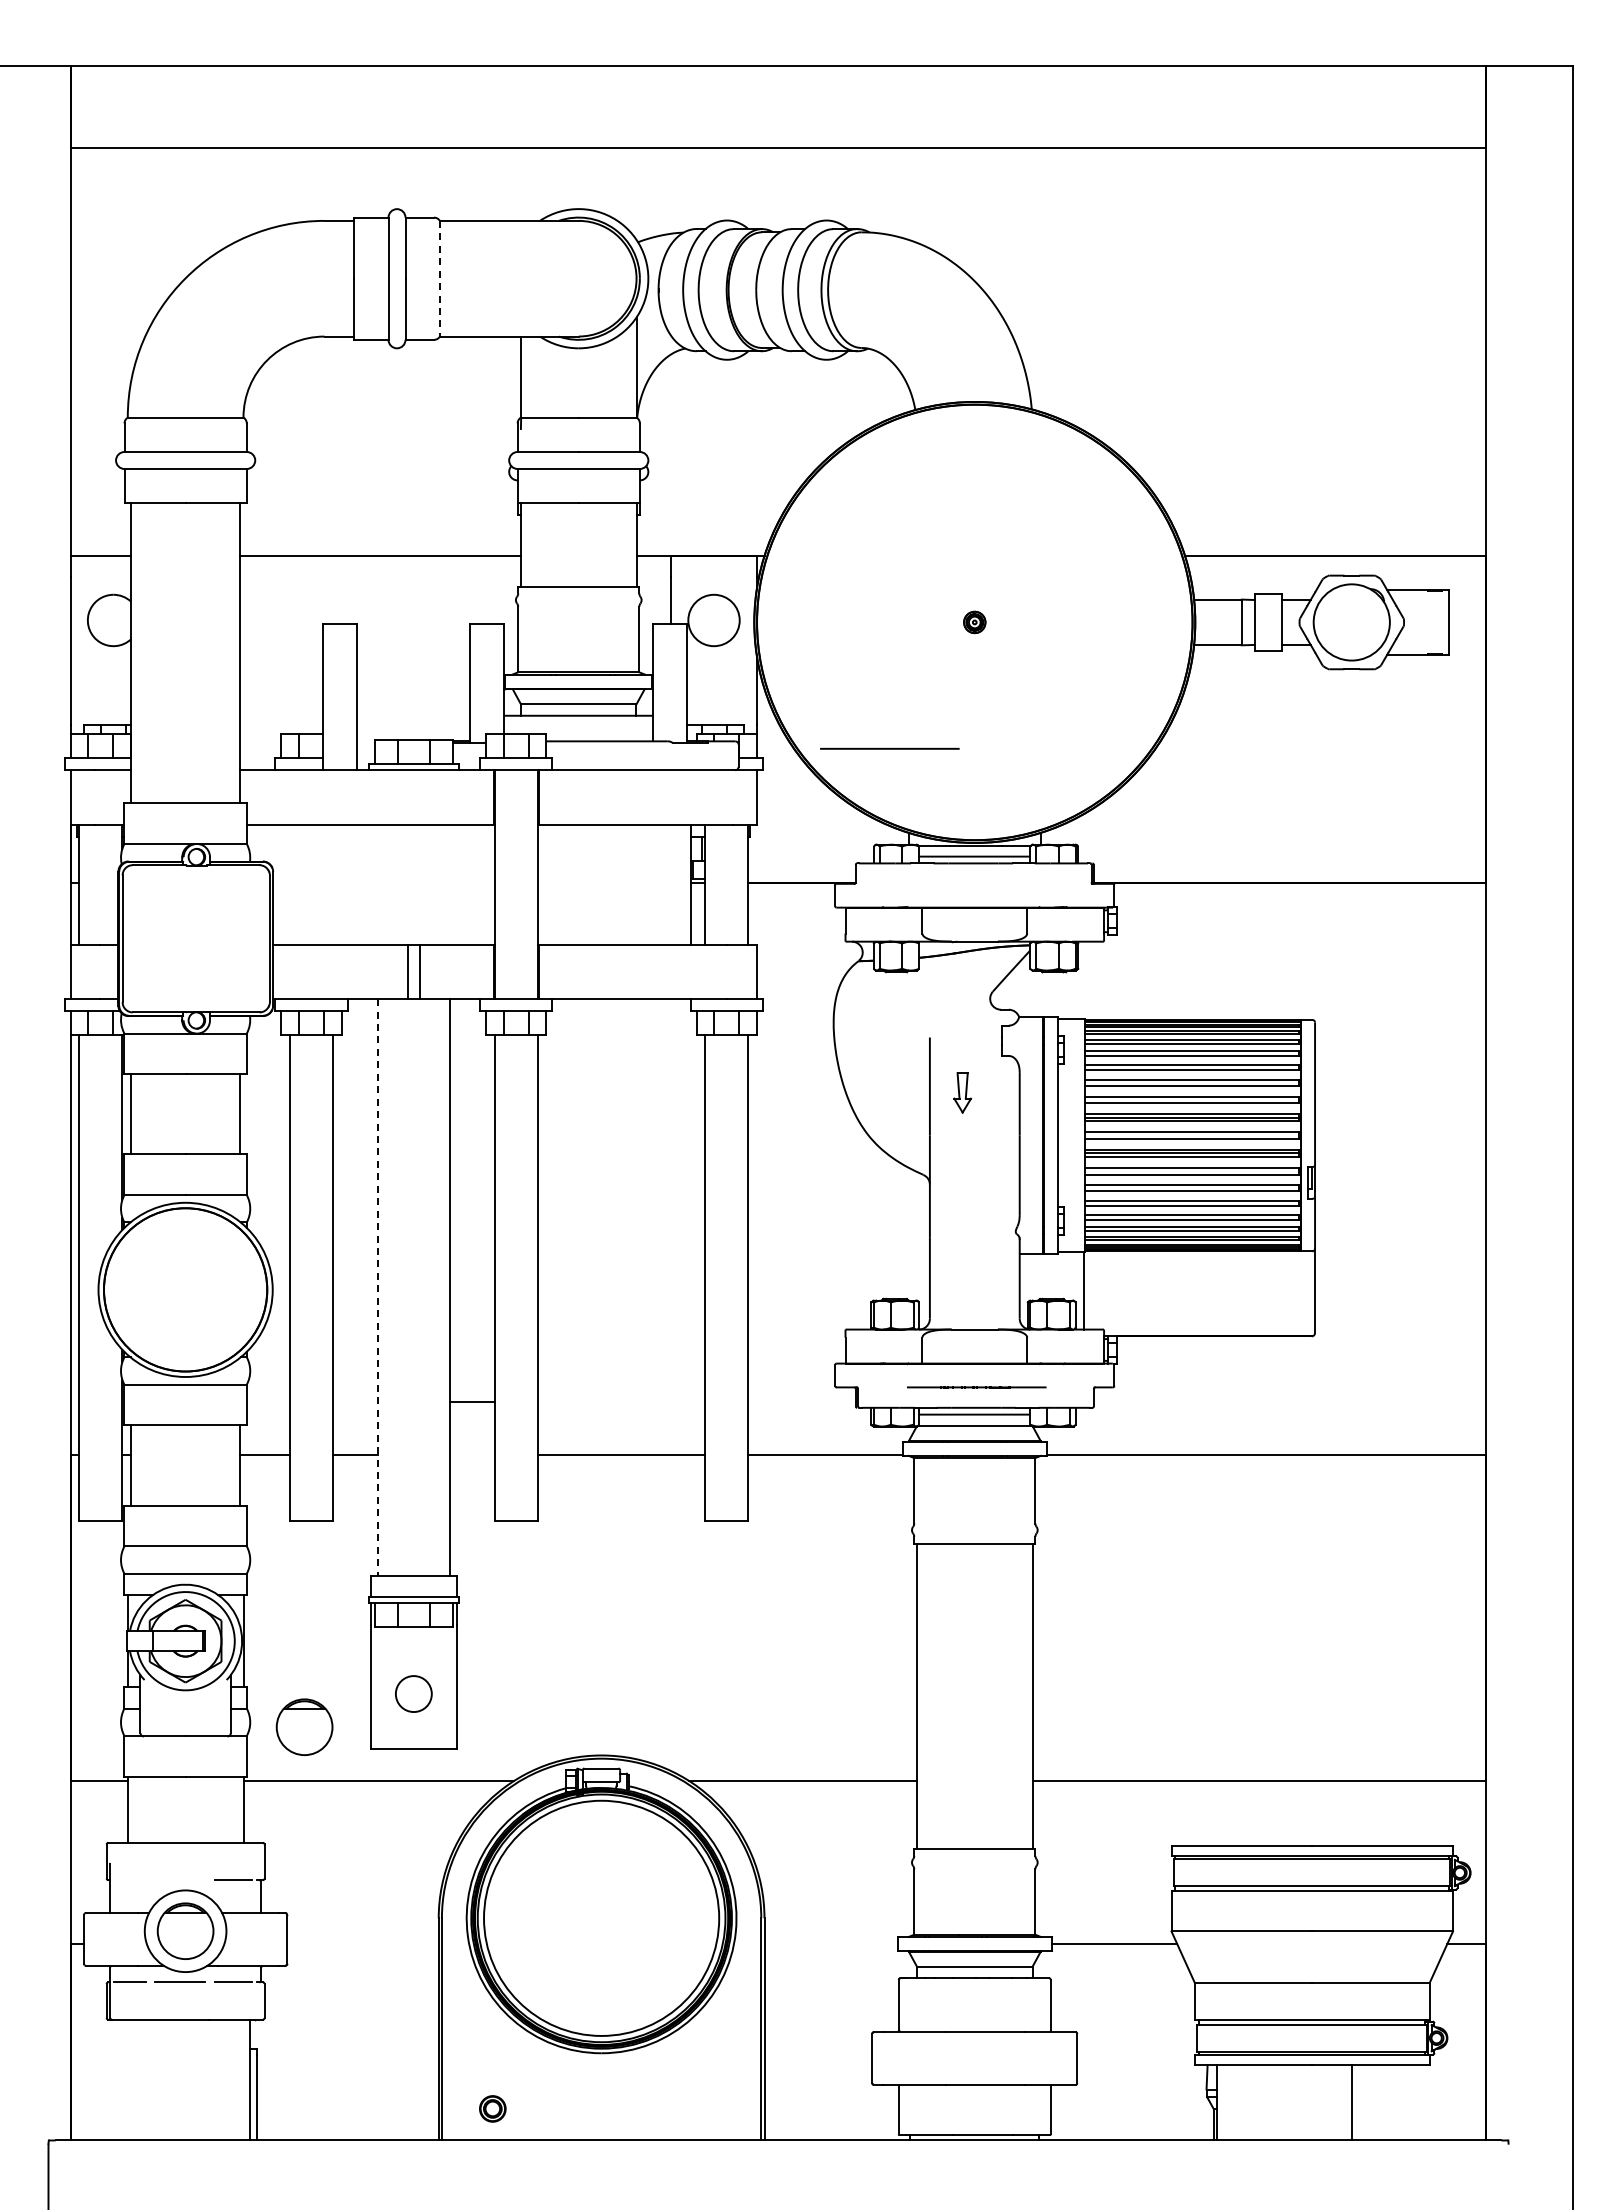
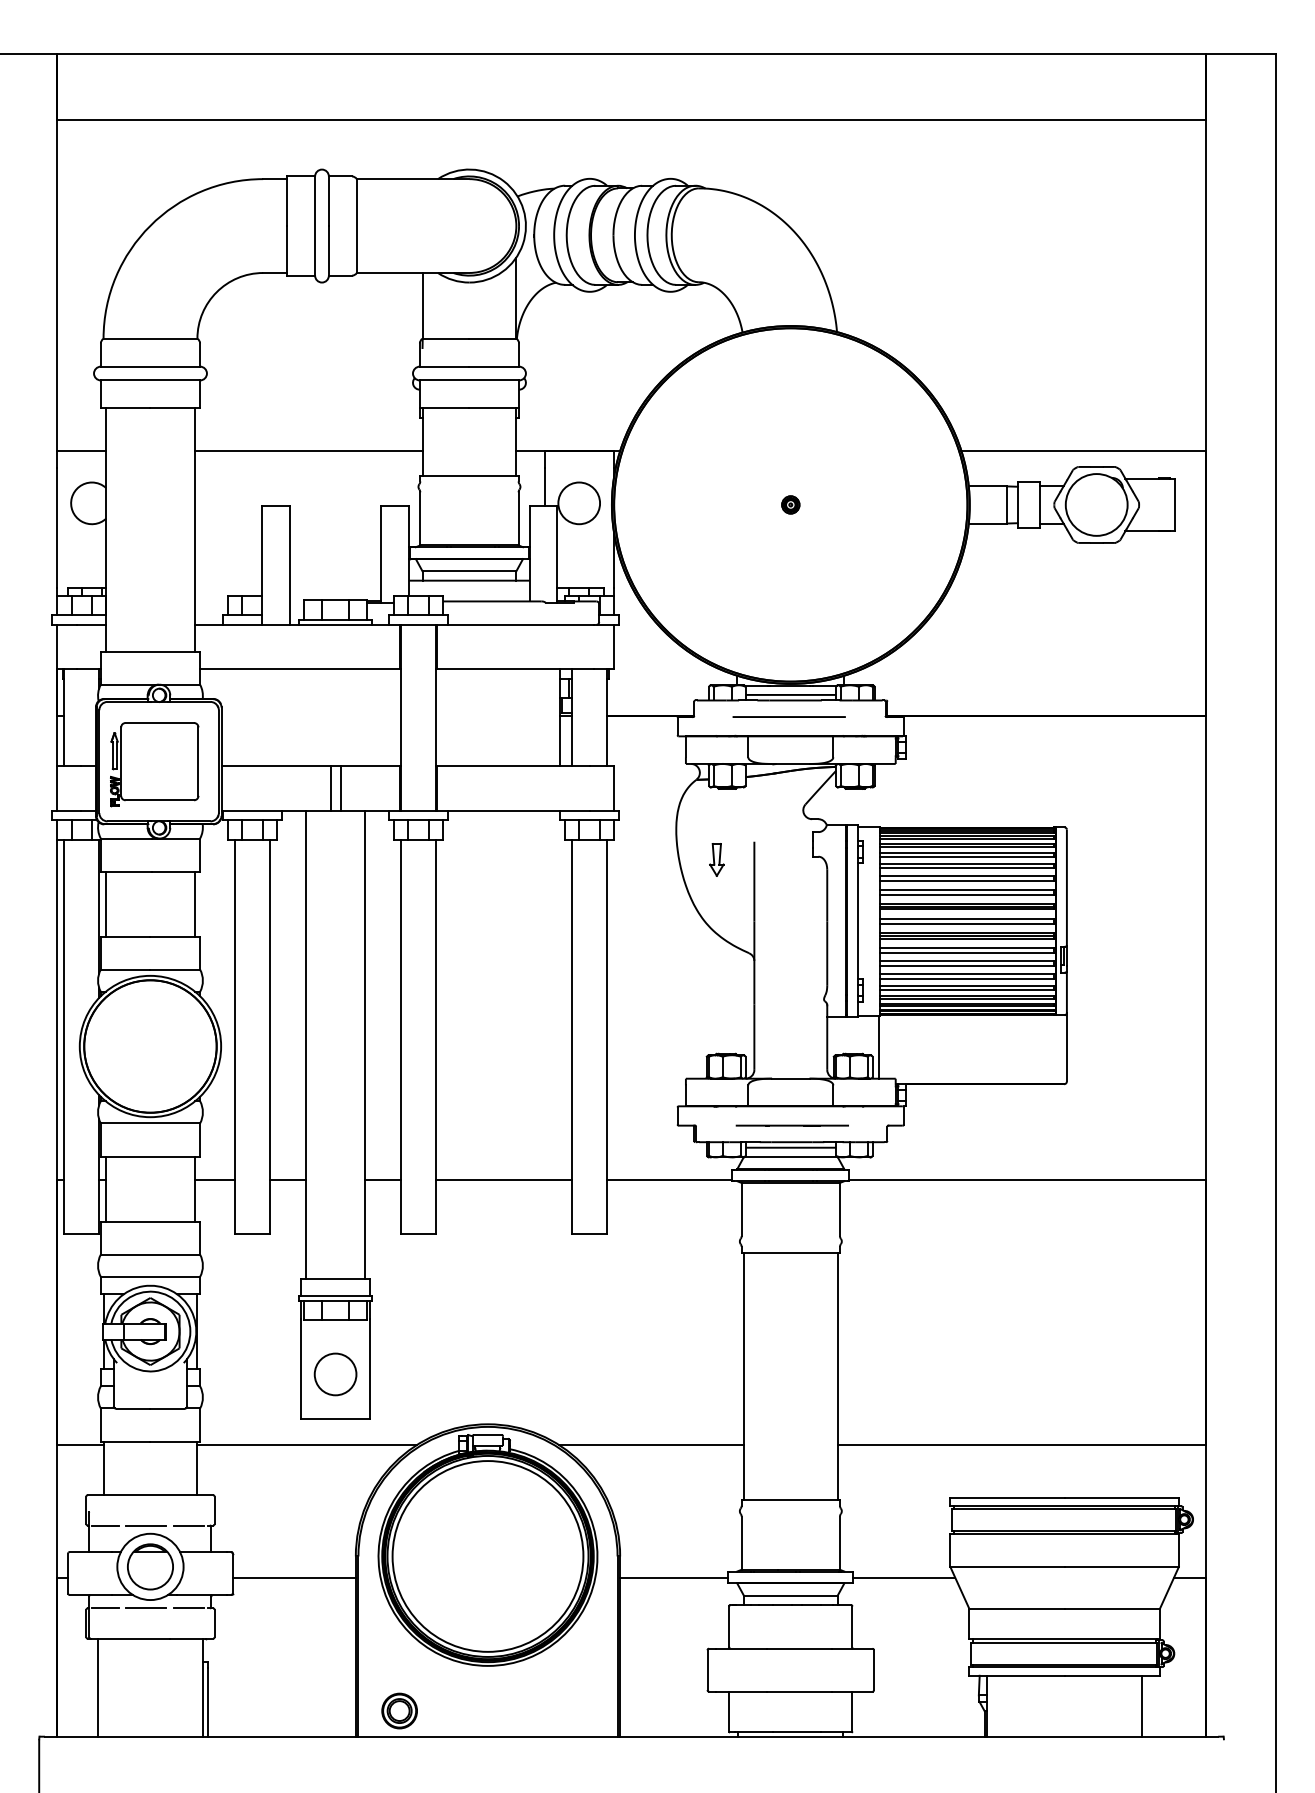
line: (439, 278) -> (356, 225), dashed -> solid
line: (889, 748) -> (788, 716), moved
part: (190, 942) -> (154, 764), added
part: (962, 1092) -> (716, 859), moved
line: (377, 1288) -> (306, 1045), dashed -> solid
line: (471, 1401) -> (382, 1180), moved
circle: (413, 1693) -> (335, 1374), size x1.43
part: (304, 1726) -> (246, 1400), removed
line: (129, 1880) -> (104, 1525), added
line: (179, 1880) -> (145, 1525), added
line: (362, 1944) -> (293, 1577), added
line: (830, 1944) -> (673, 1577), added
line: (121, 2079) -> (98, 1687), added
line: (1351, 2102) -> (1141, 1705), moved
part: (492, 2108) -> (399, 1710), size x1.67

